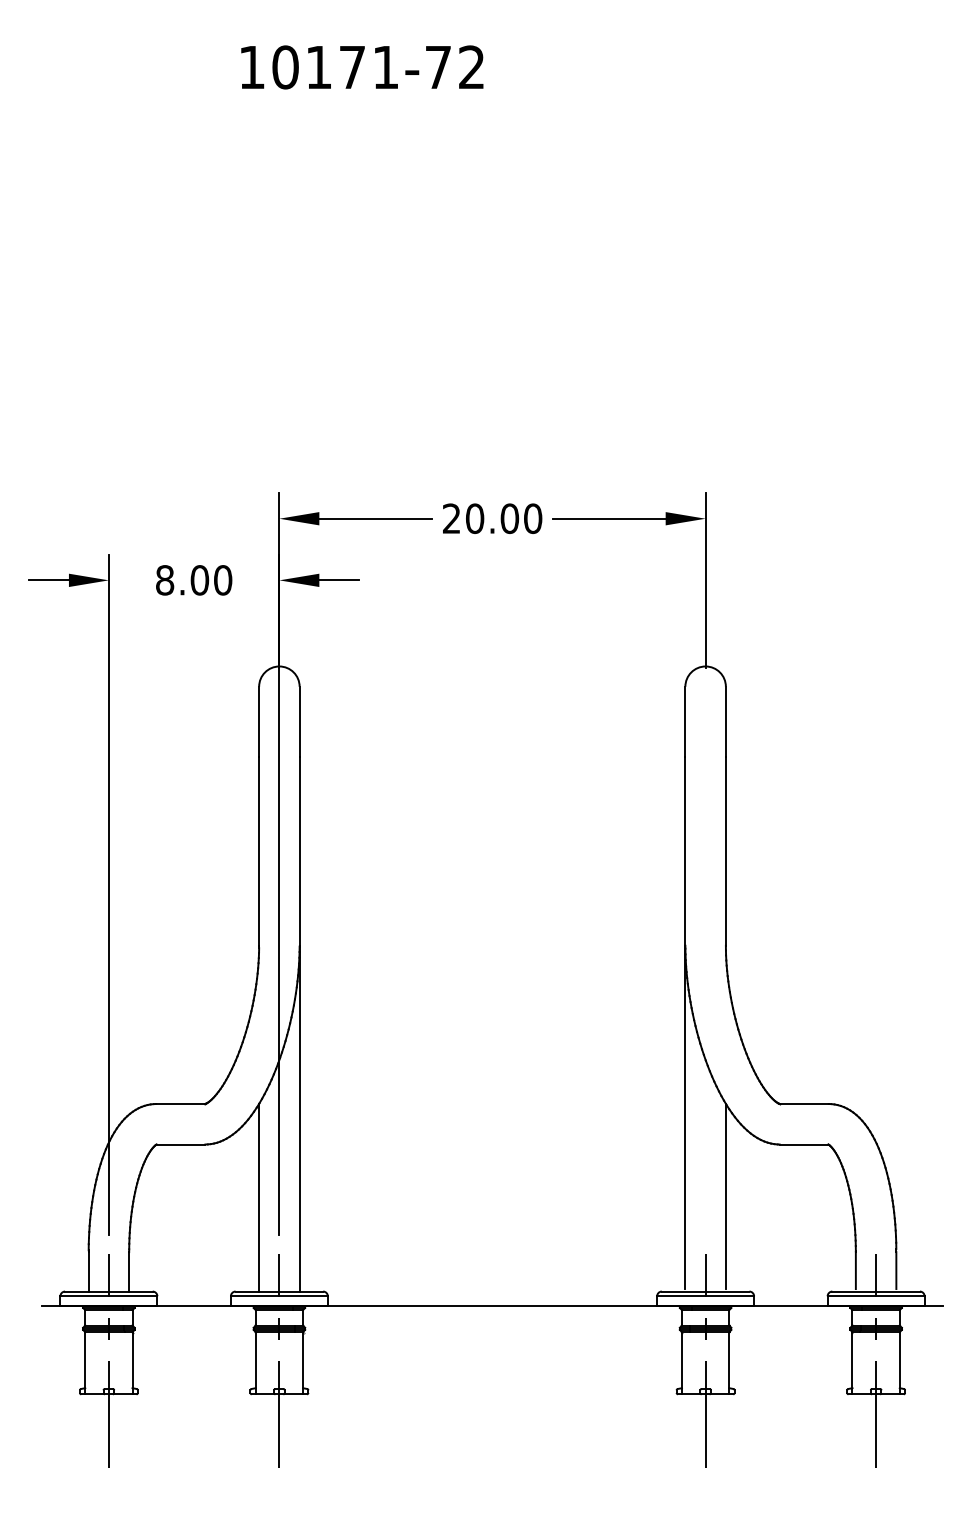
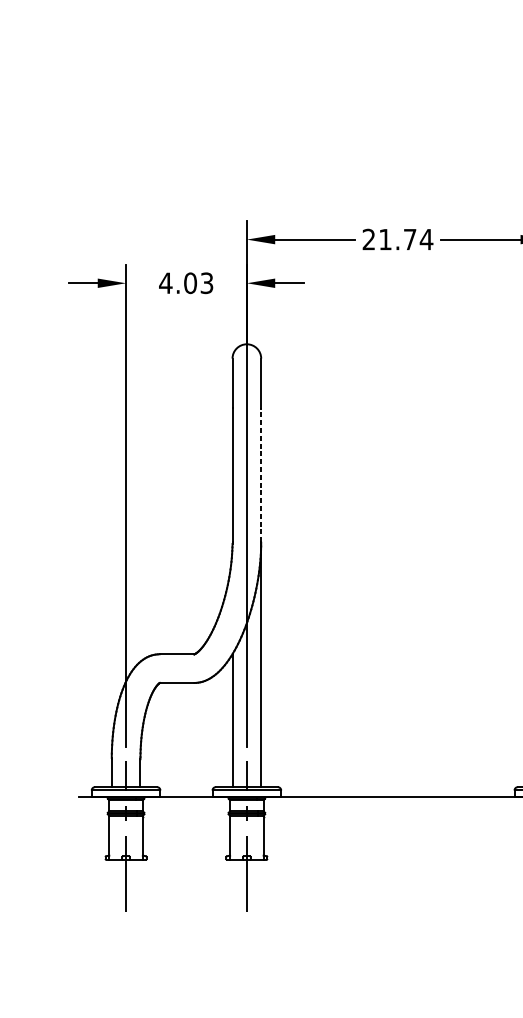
text: (504, 518) -> (406, 239), 20.00 -> 21.74
text: (193, 580) -> (186, 283), 8.00 -> 4.03
line: (299, 850) -> (261, 474), solid -> dashed

